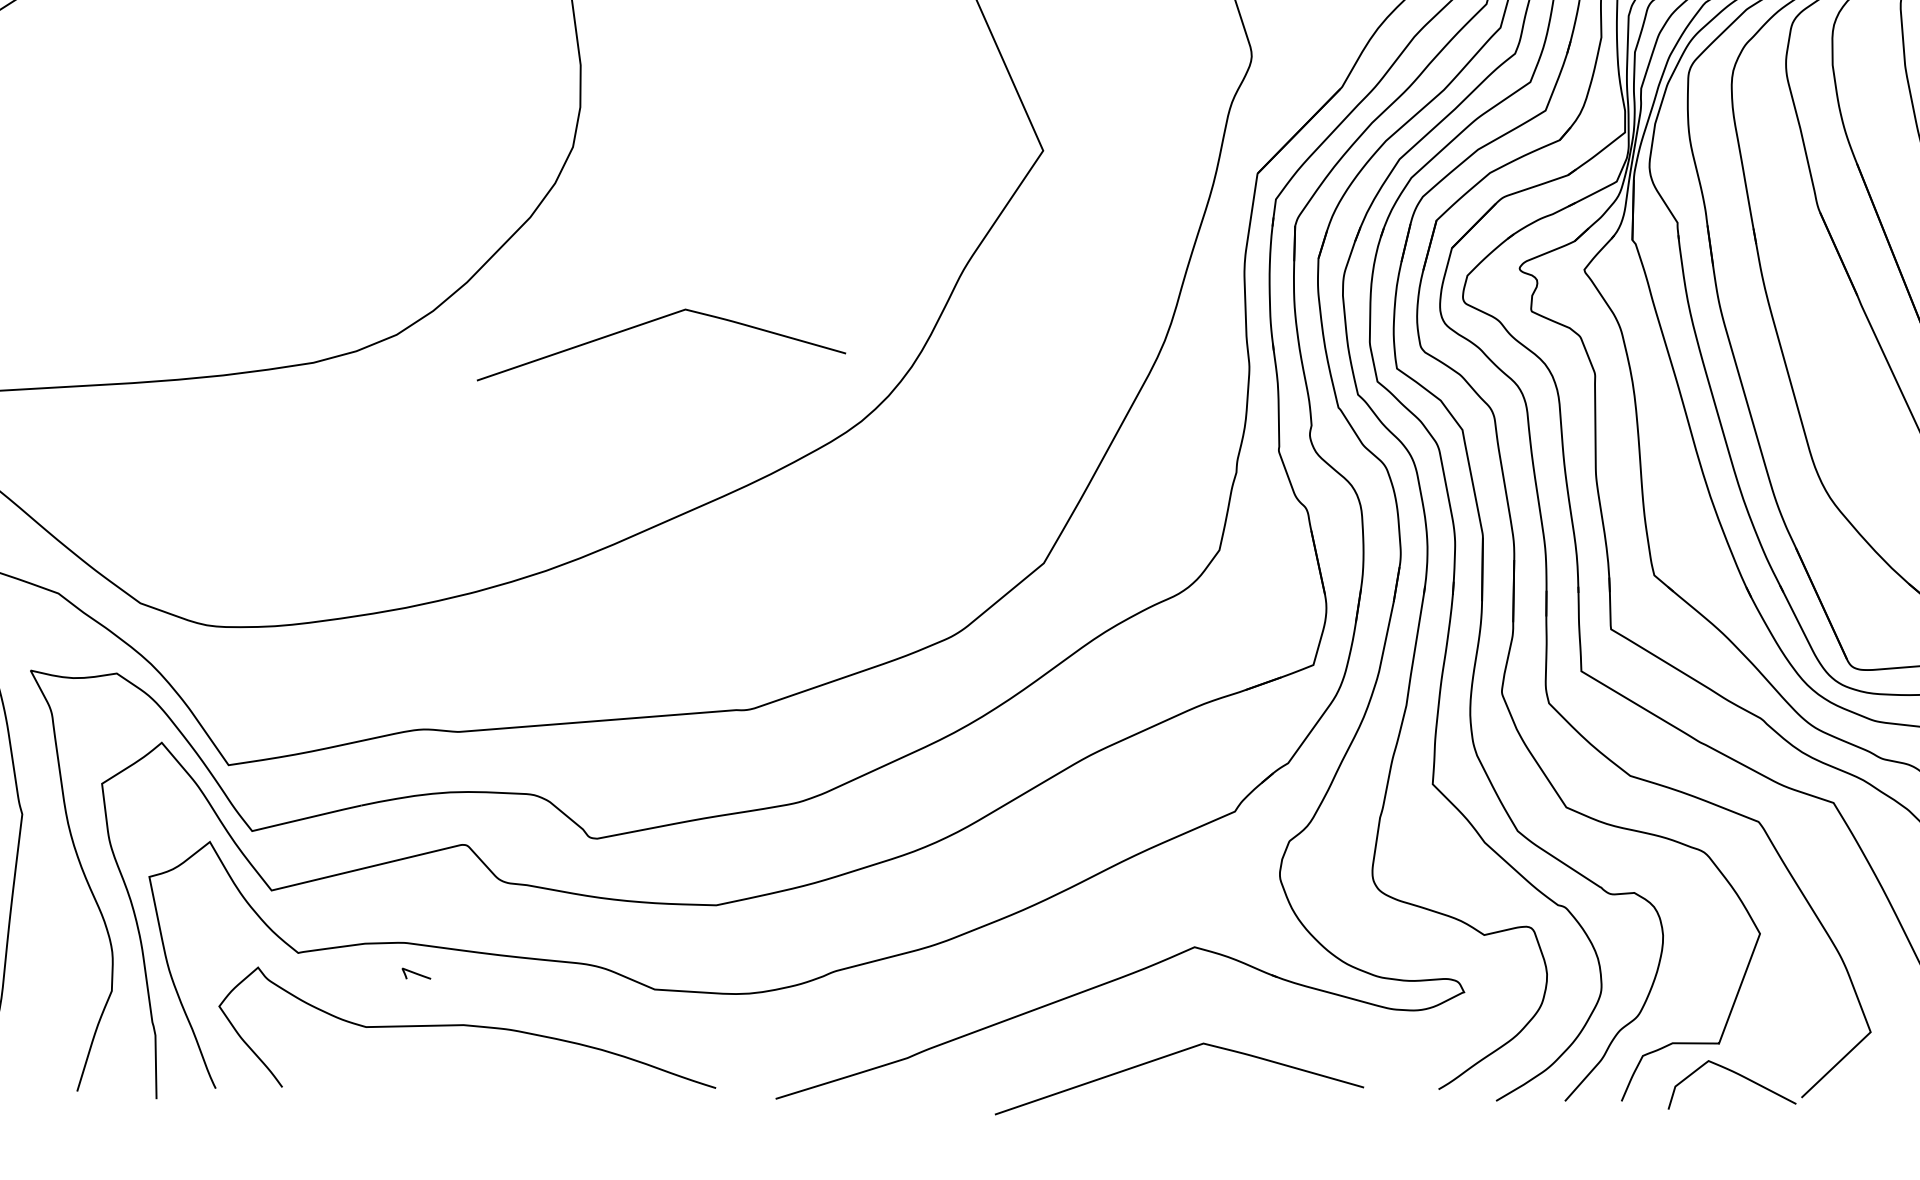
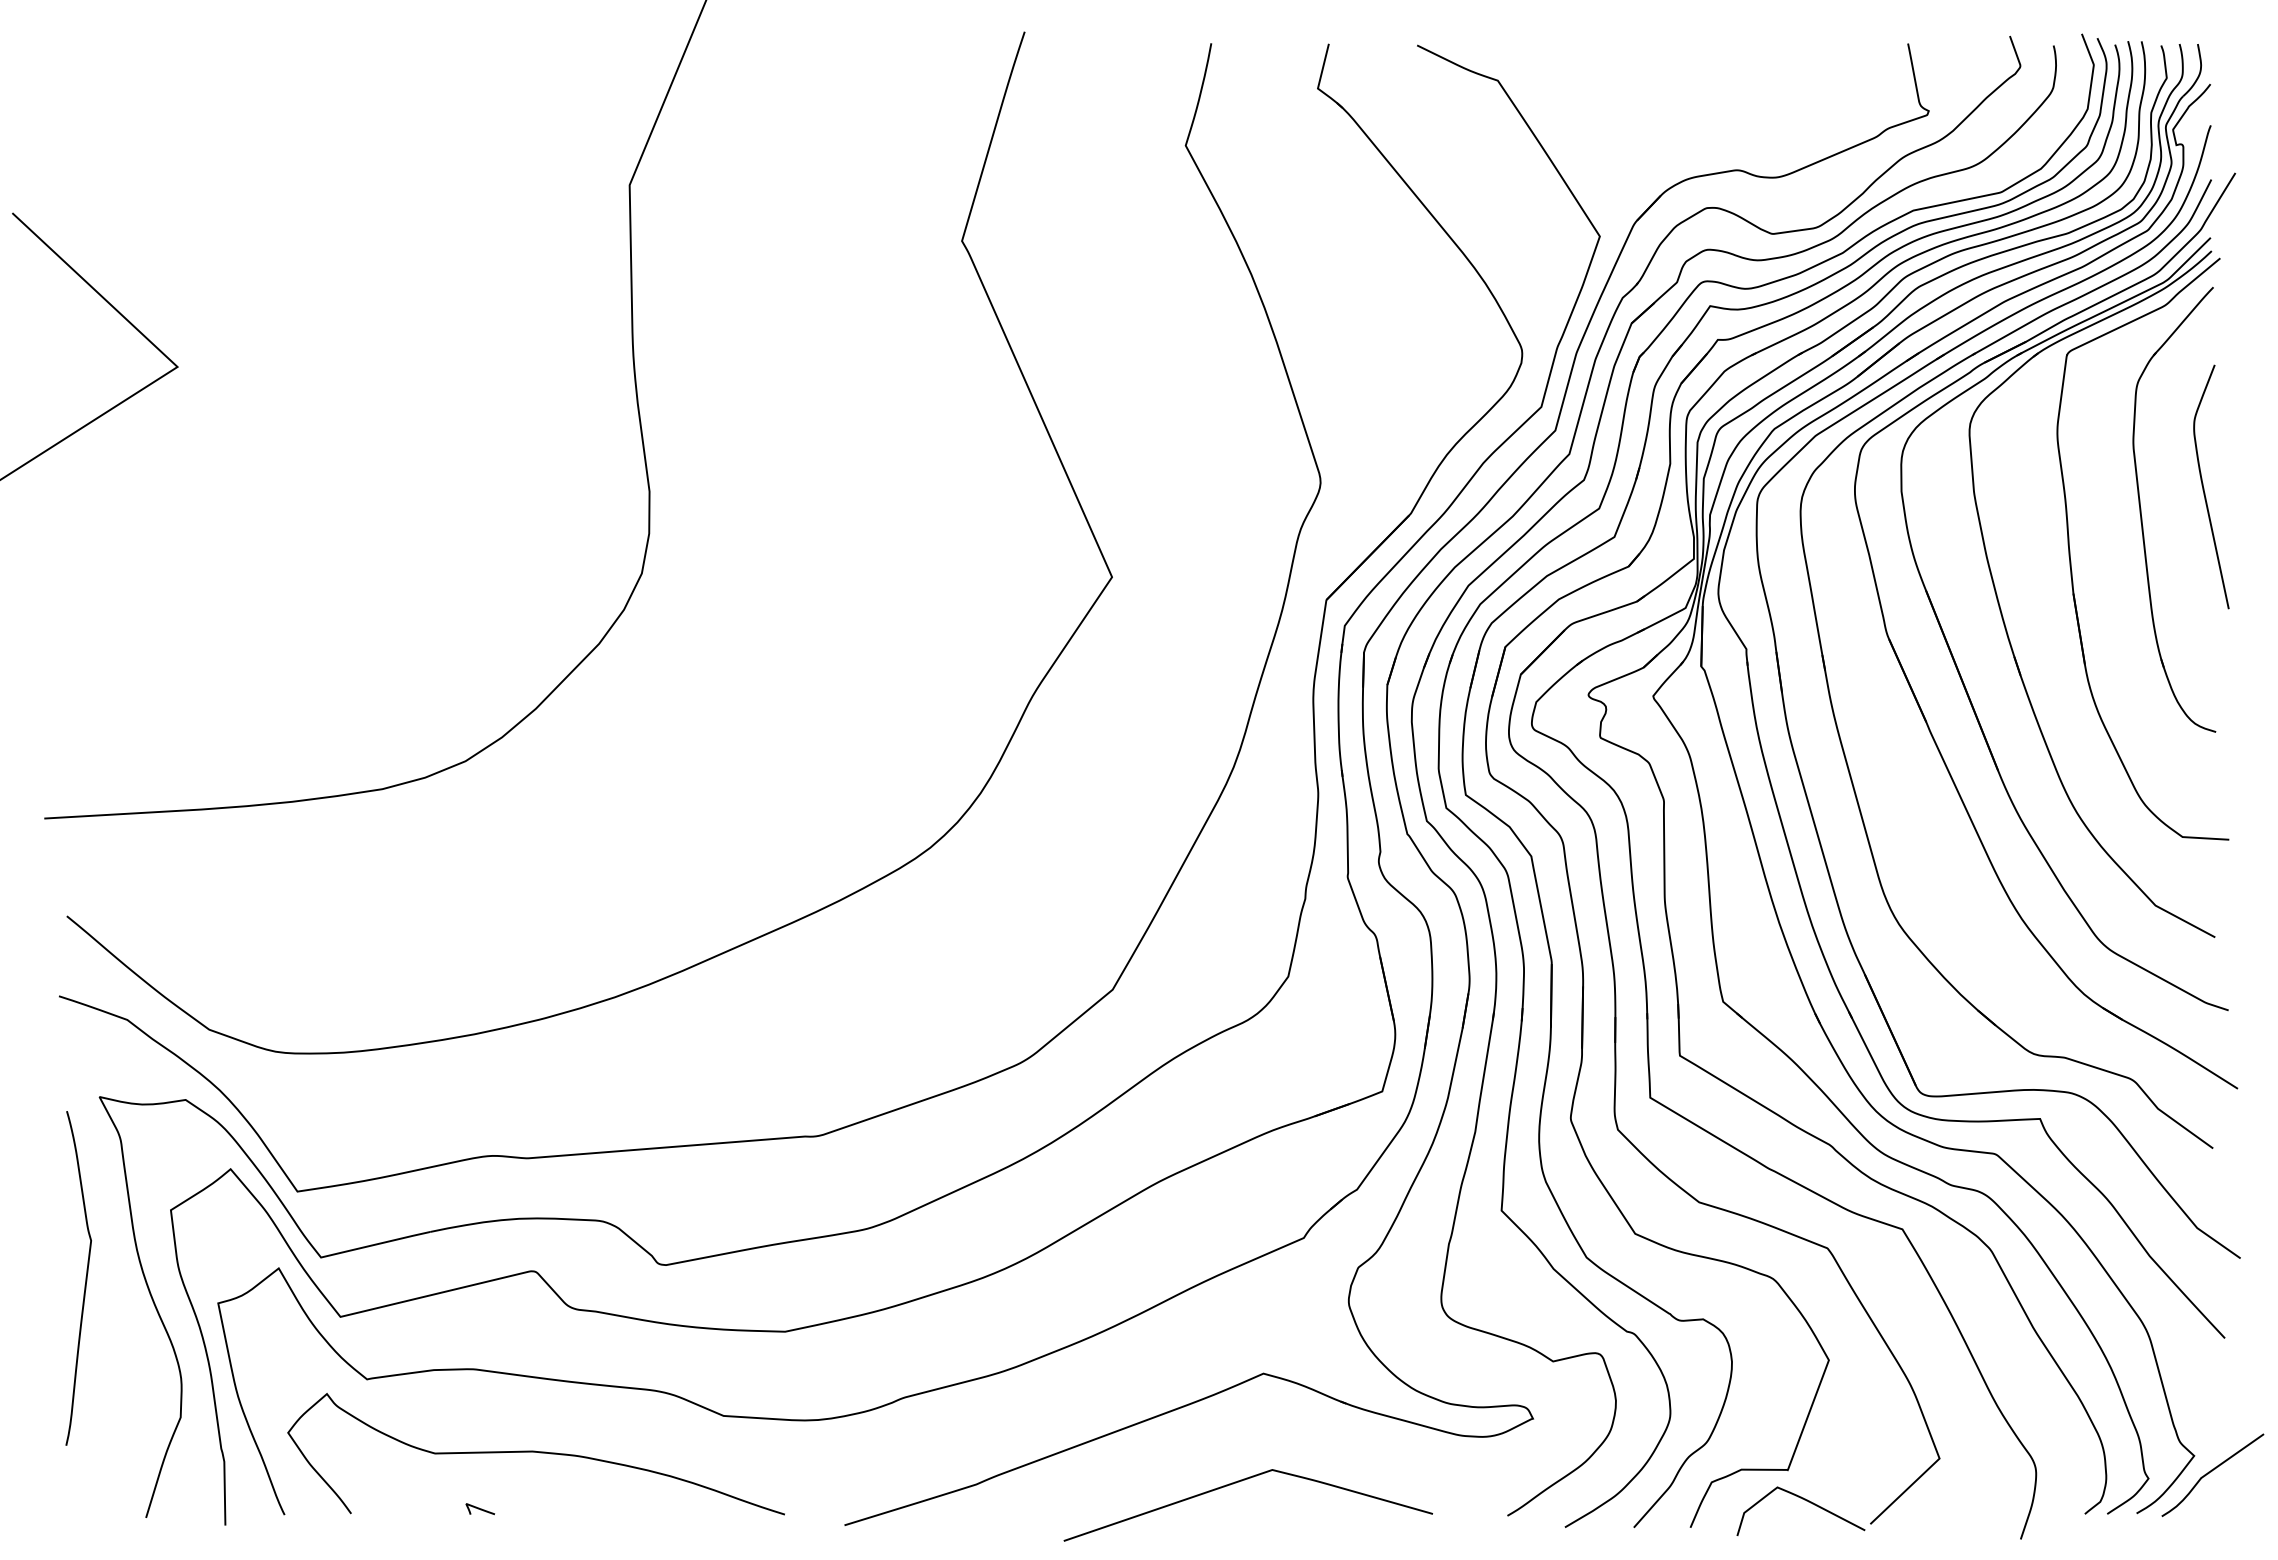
curve: (652, 322) -> (721, 748), removed
curve: (415, 974) -> (479, 1509), moved

